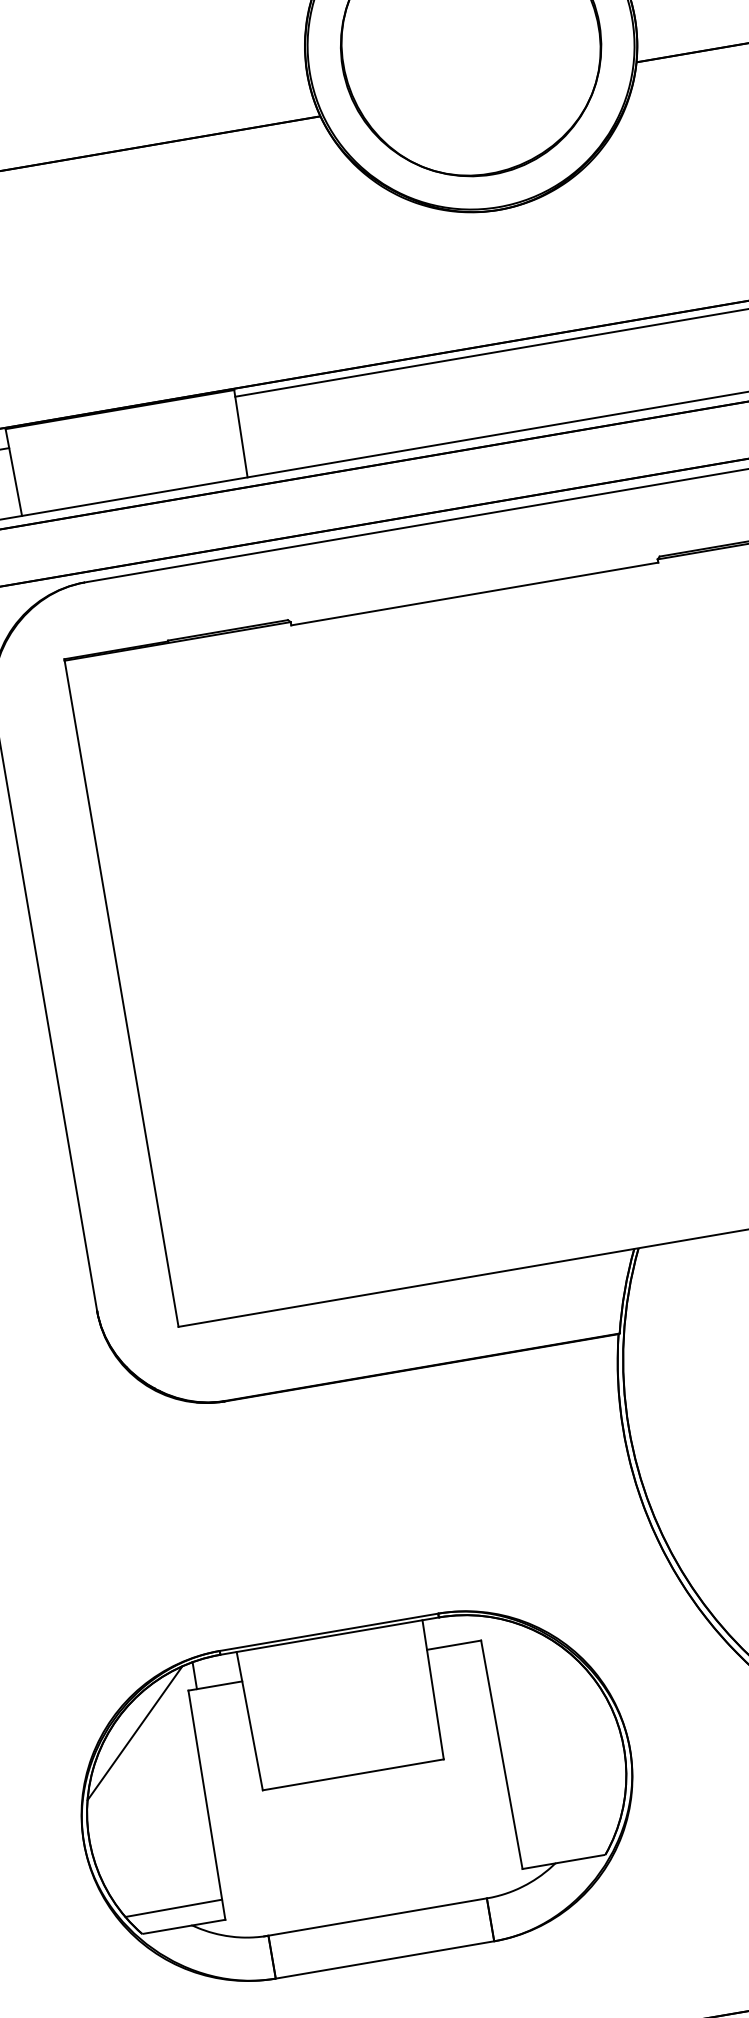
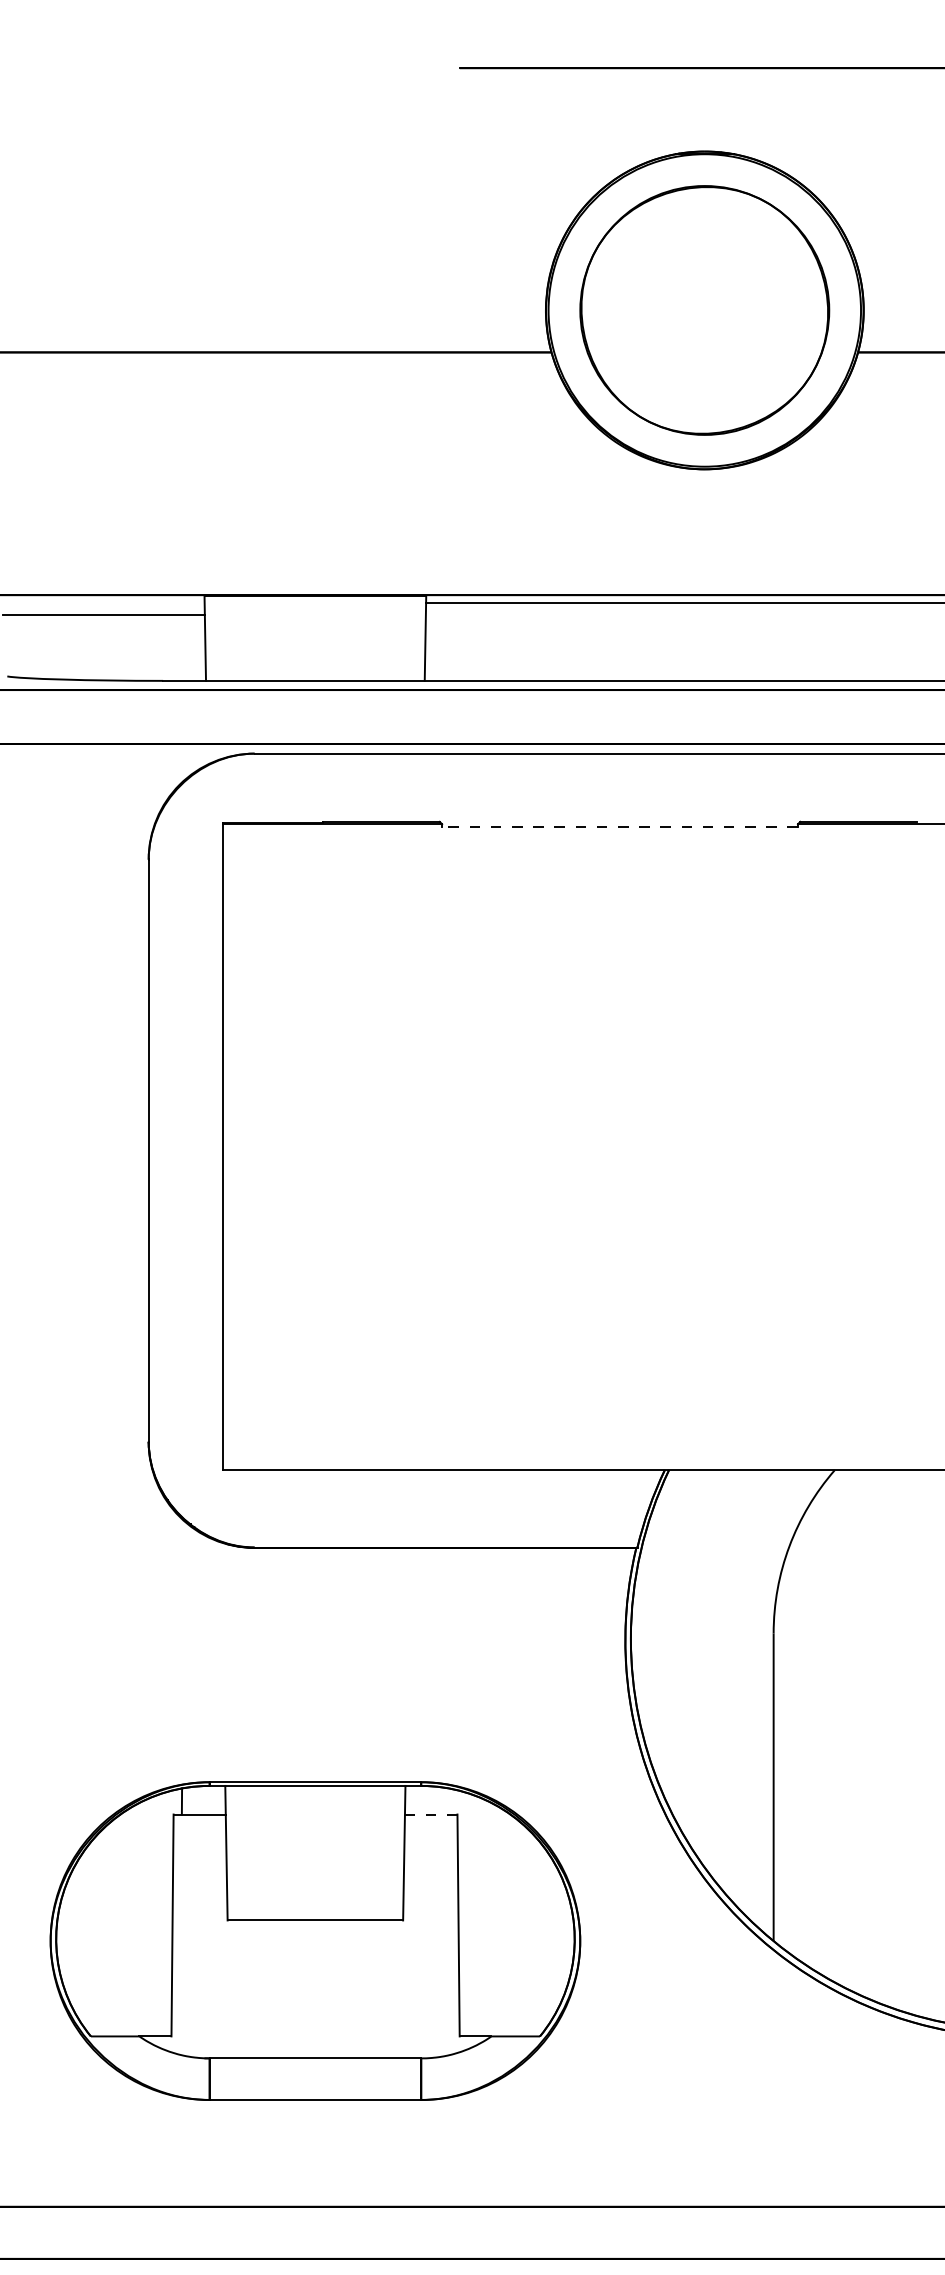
line: (475, 594) -> (620, 827), solid -> dashed
line: (453, 1645) -> (430, 1814), solid -> dashed
line: (133, 1732) -> (115, 1845), removed
line: (173, 1907) -> (124, 2016), removed

